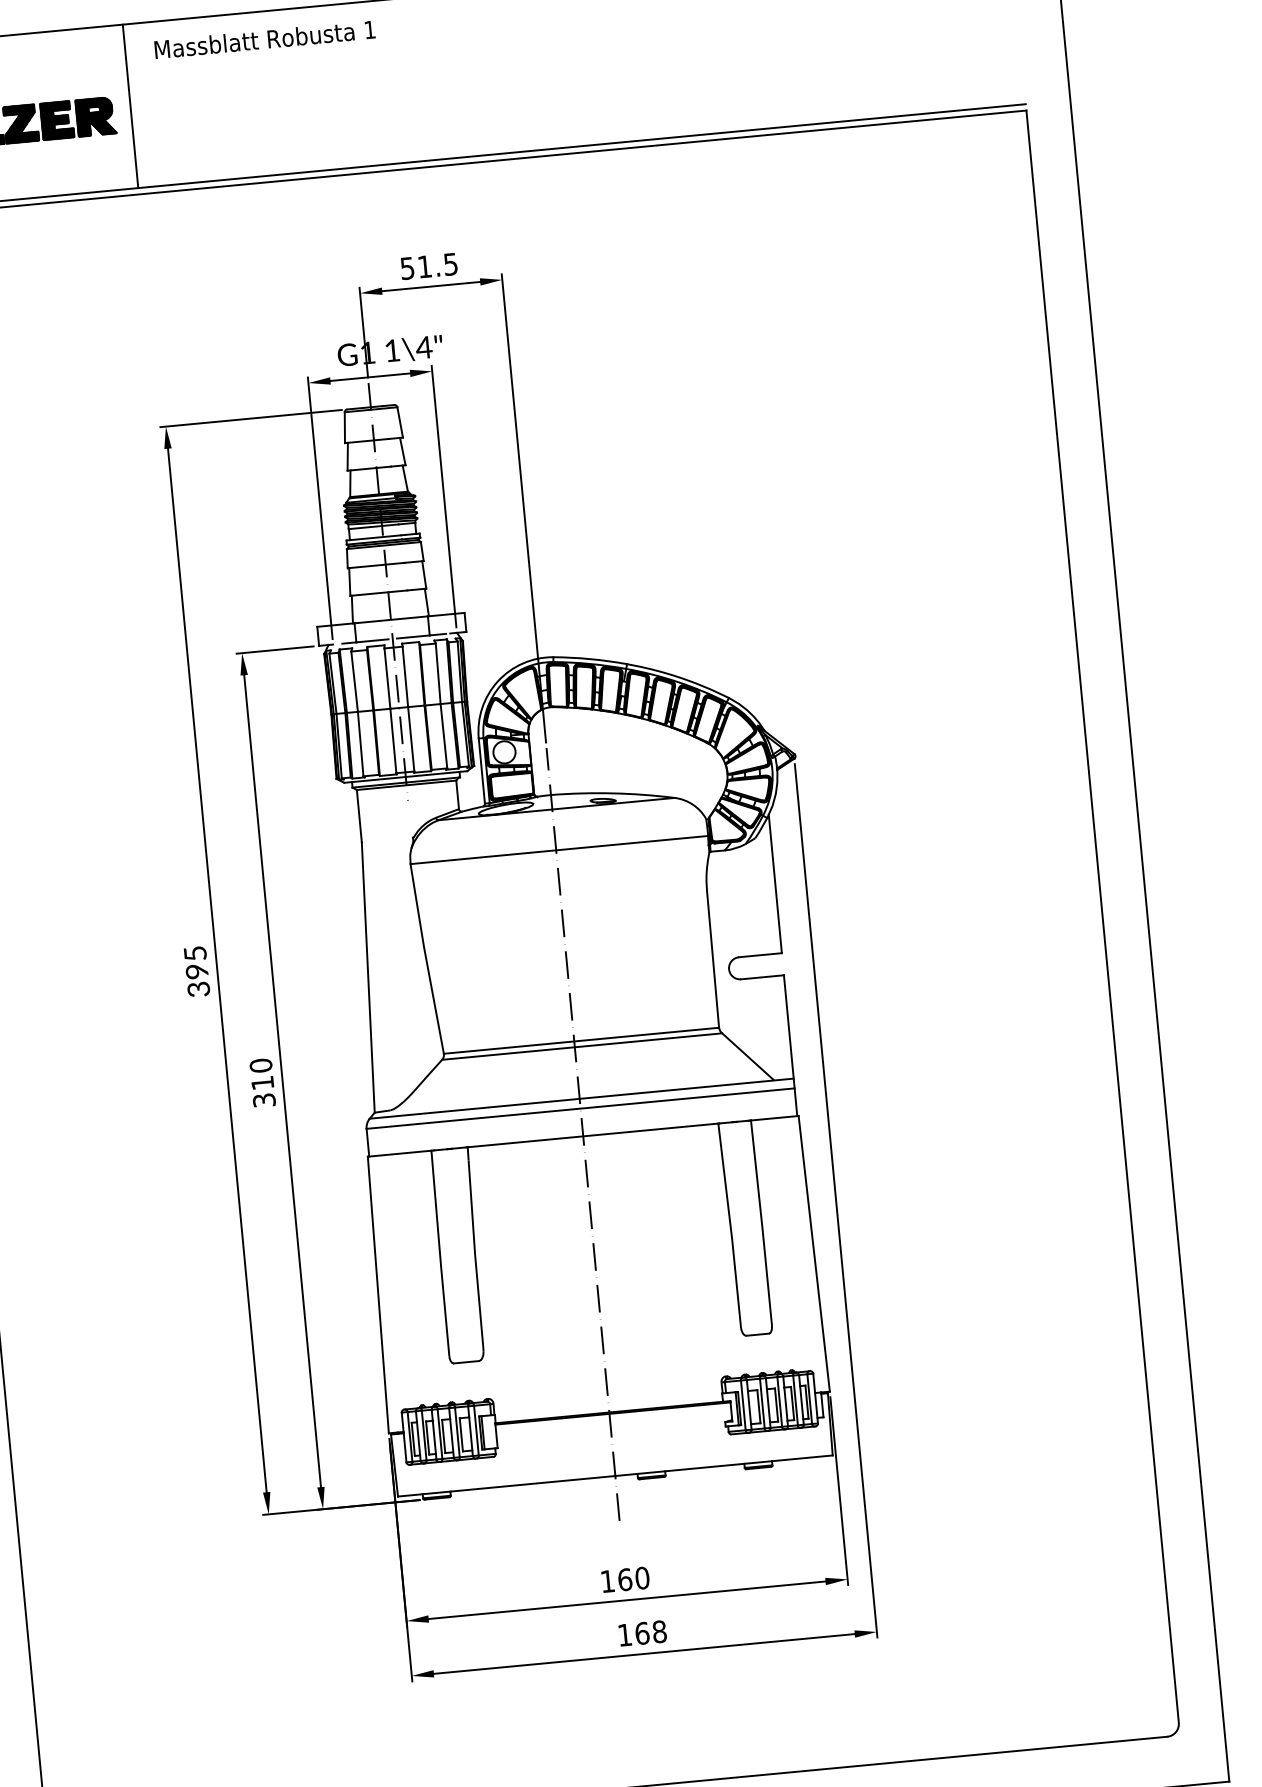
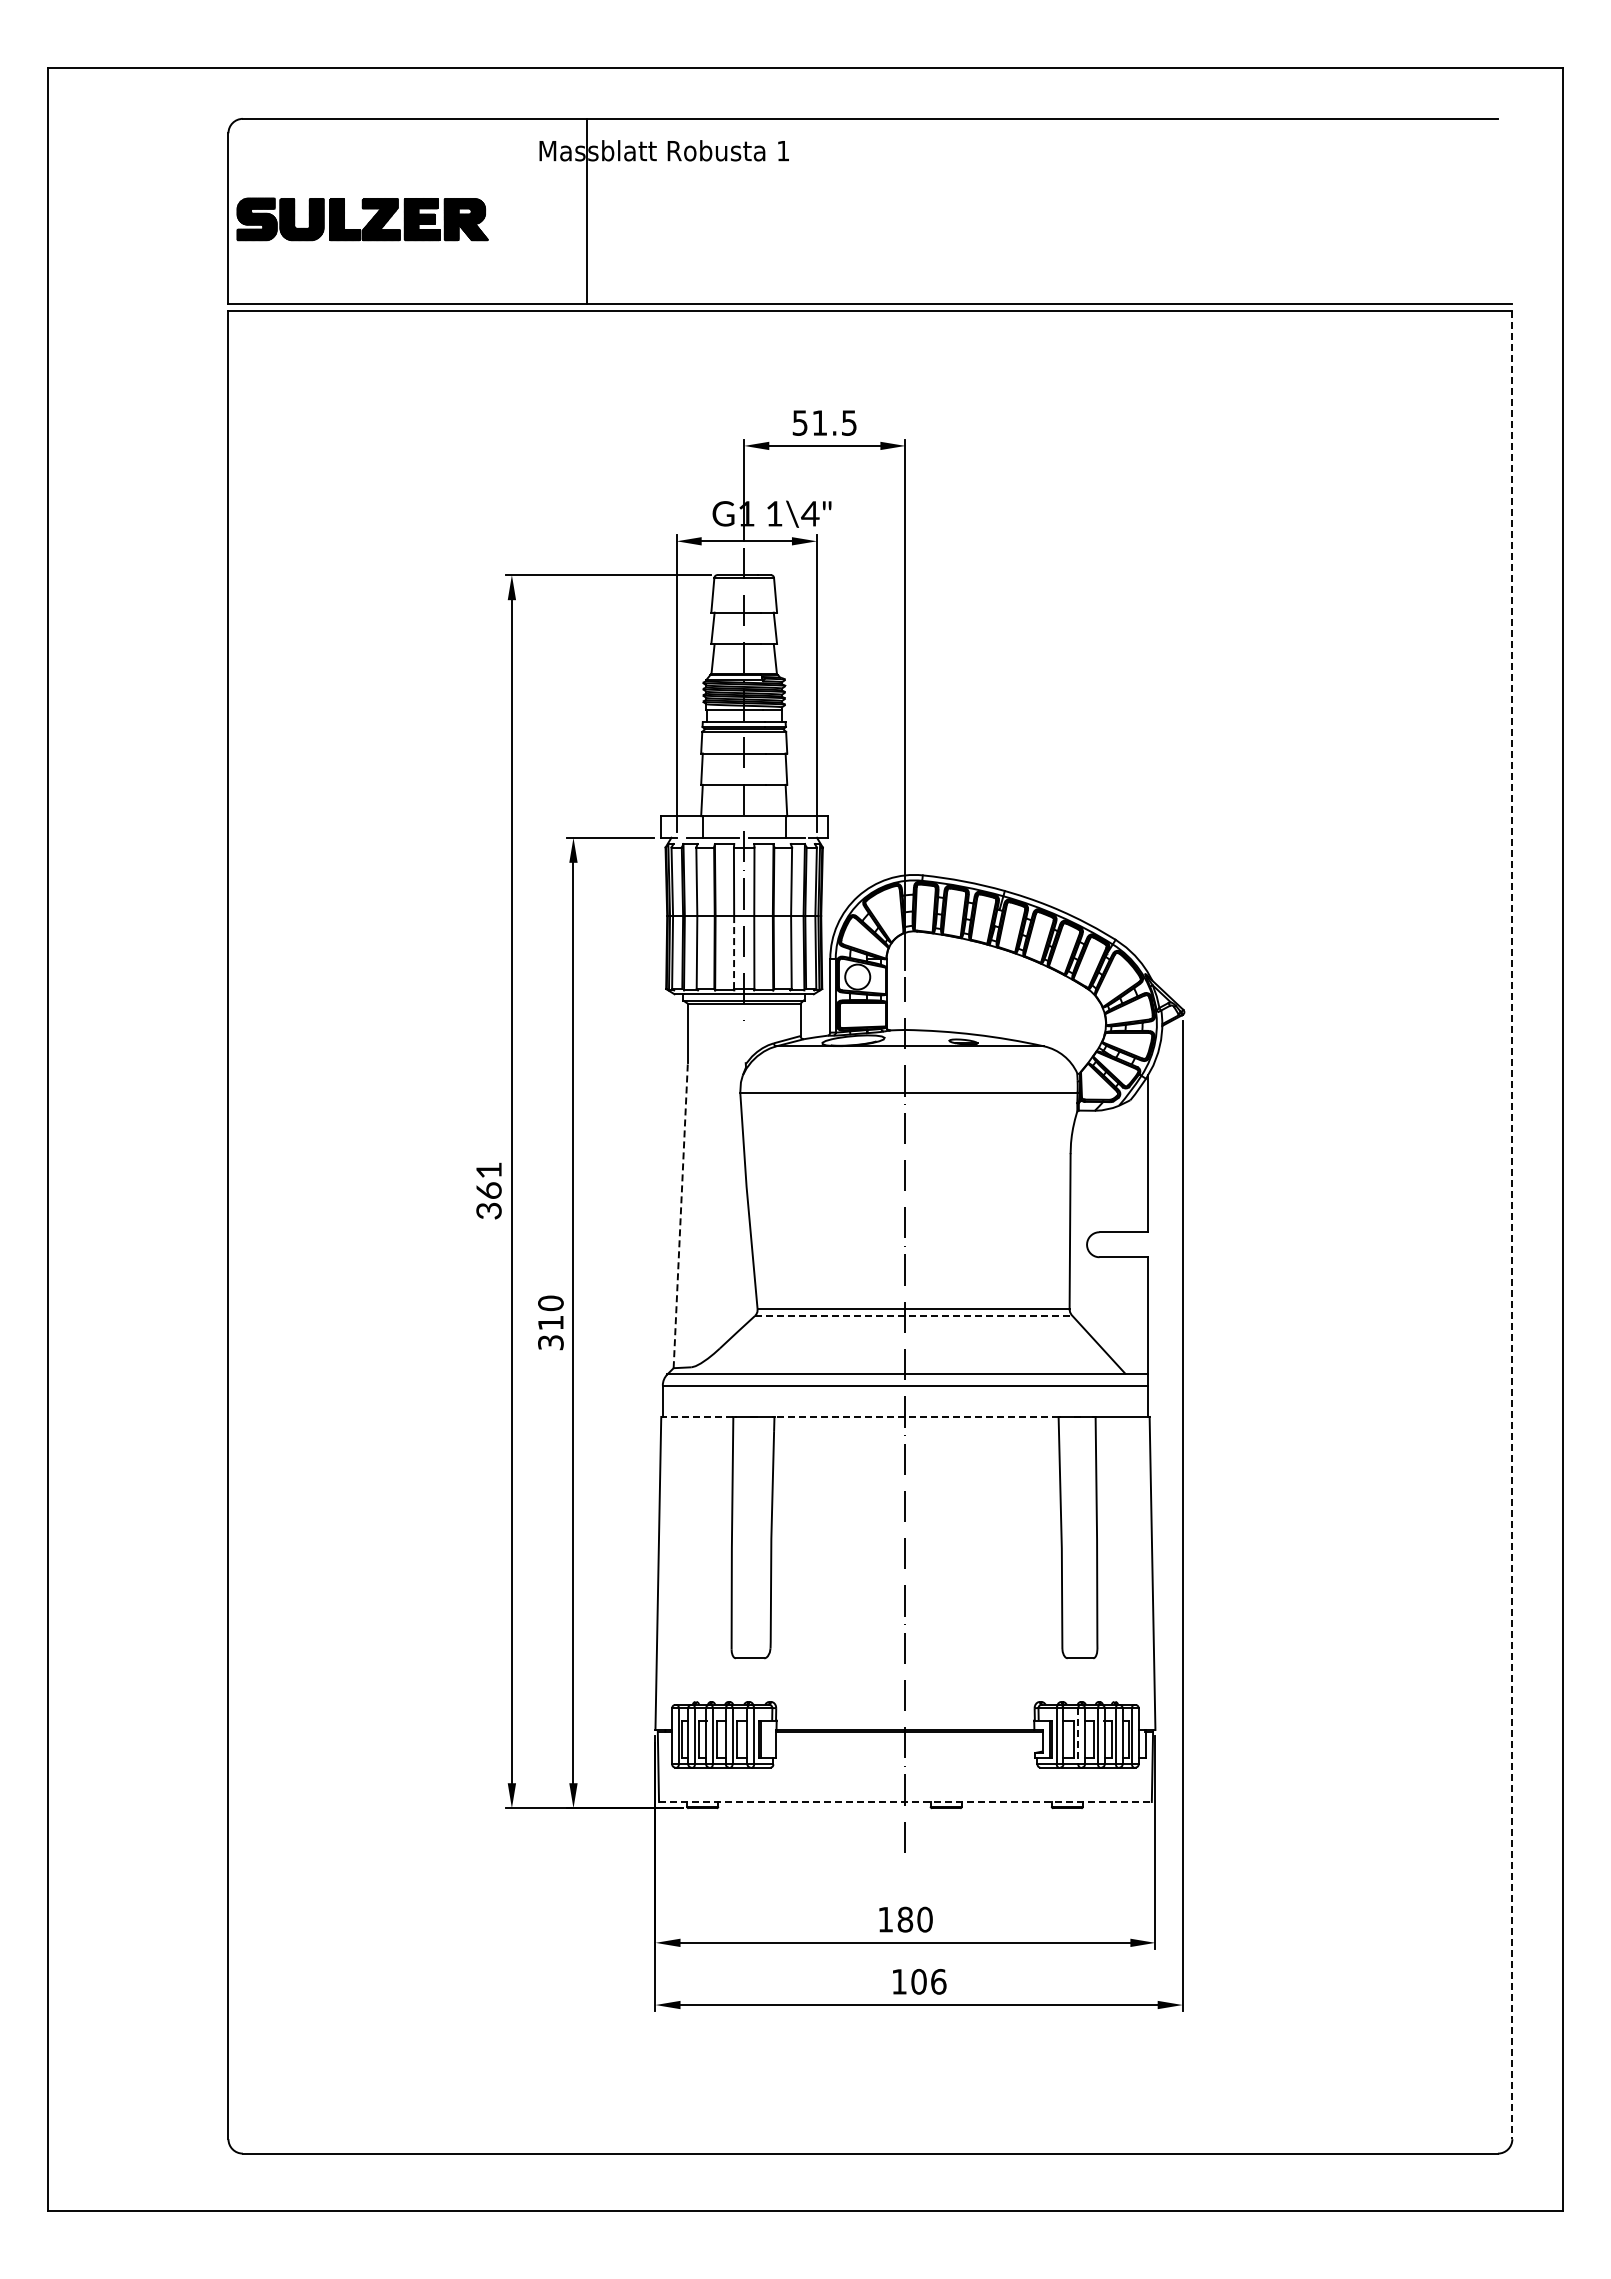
line: (130, 106) -> (587, 211), moved
line: (393, 740) -> (734, 952), solid -> dashed
line: (1102, 916) -> (1512, 1225), solid -> dashed
text: (195, 962) -> (488, 1180), 395 -> 361
line: (368, 977) -> (680, 1215), solid -> dashed
line: (581, 1046) -> (913, 1315), solid -> dashed
line: (592, 1135) -> (916, 1416), solid -> dashed
line: (398, 1153) -> (696, 1416), solid -> dashed
line: (762, 1403) -> (1078, 1736), solid -> dashed
line: (615, 1476) -> (905, 1802), solid -> dashed
text: (625, 1579) -> (905, 1919), 160 -> 180
text: (650, 1632) -> (928, 1981), 168 -> 106

